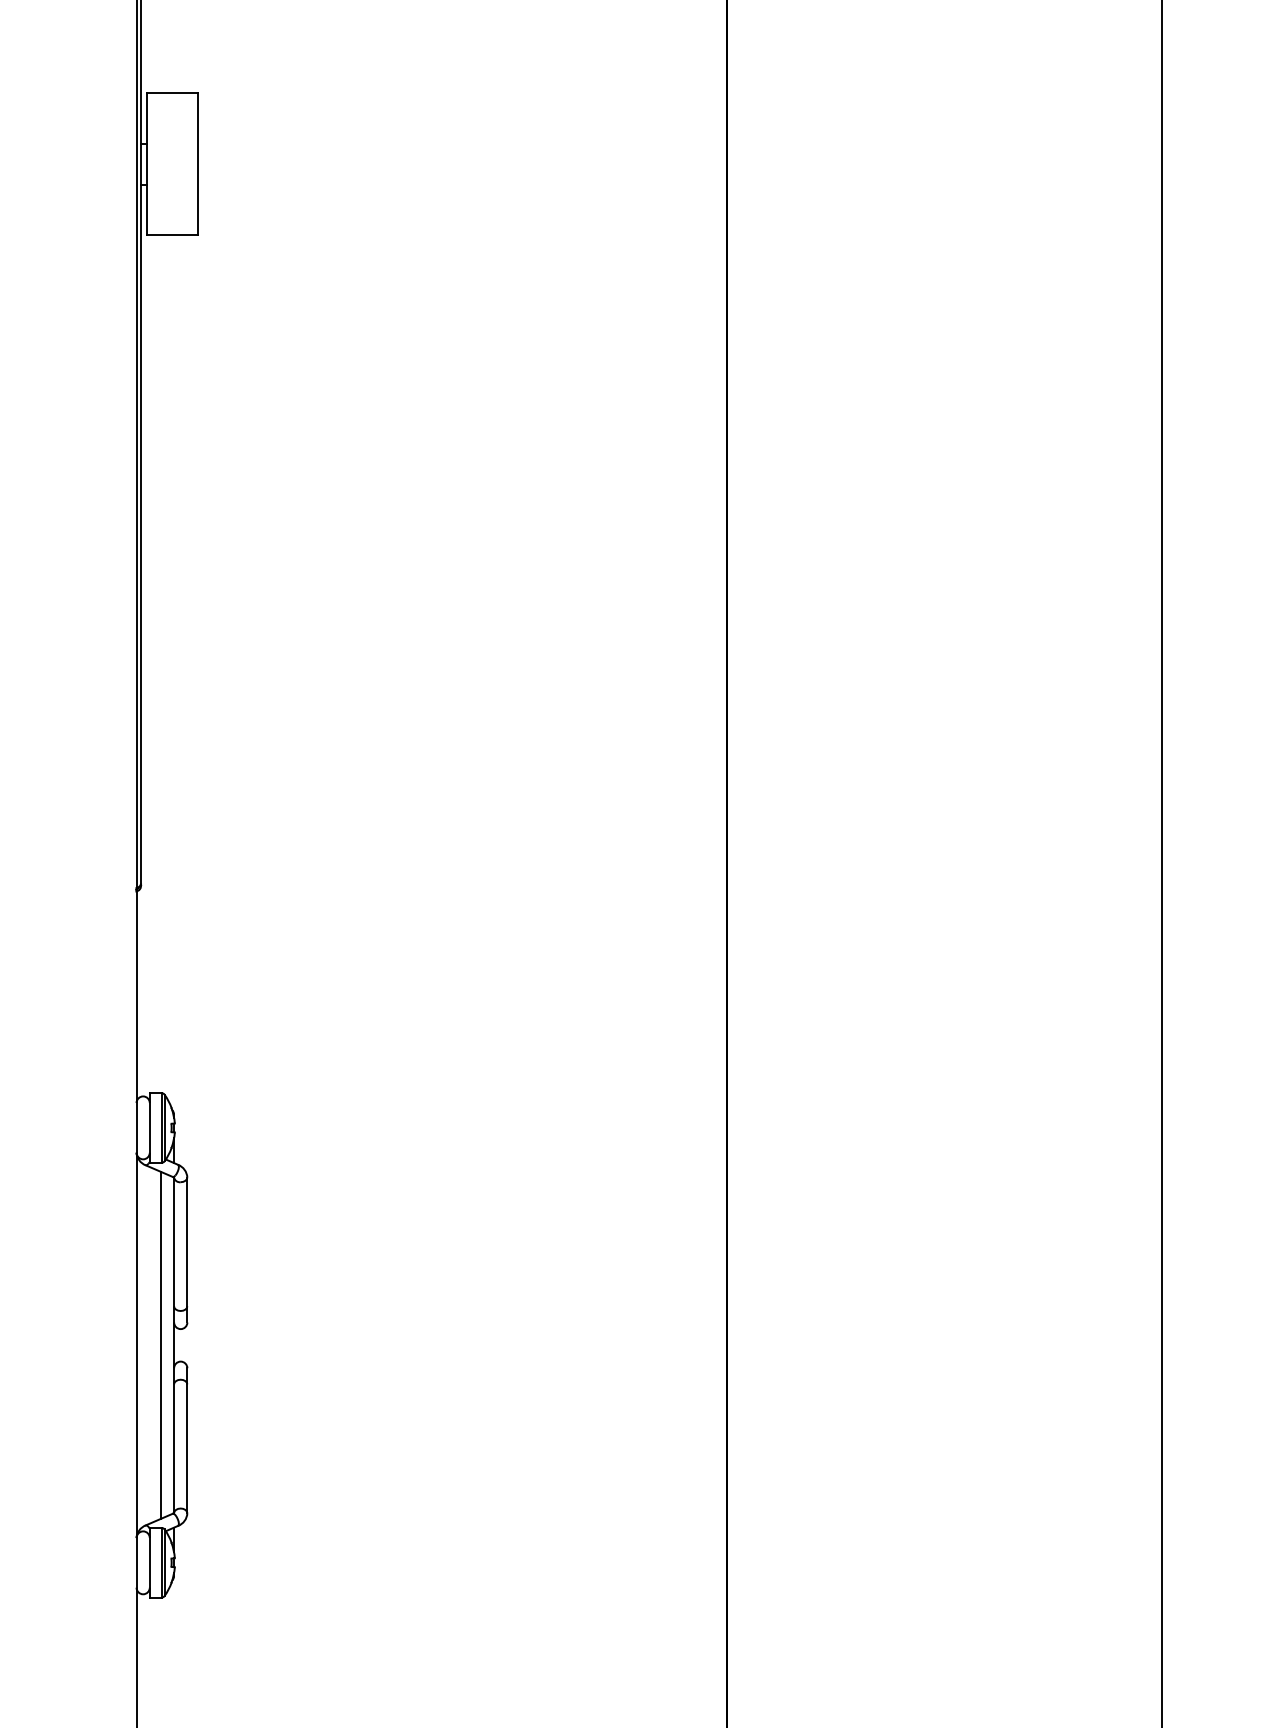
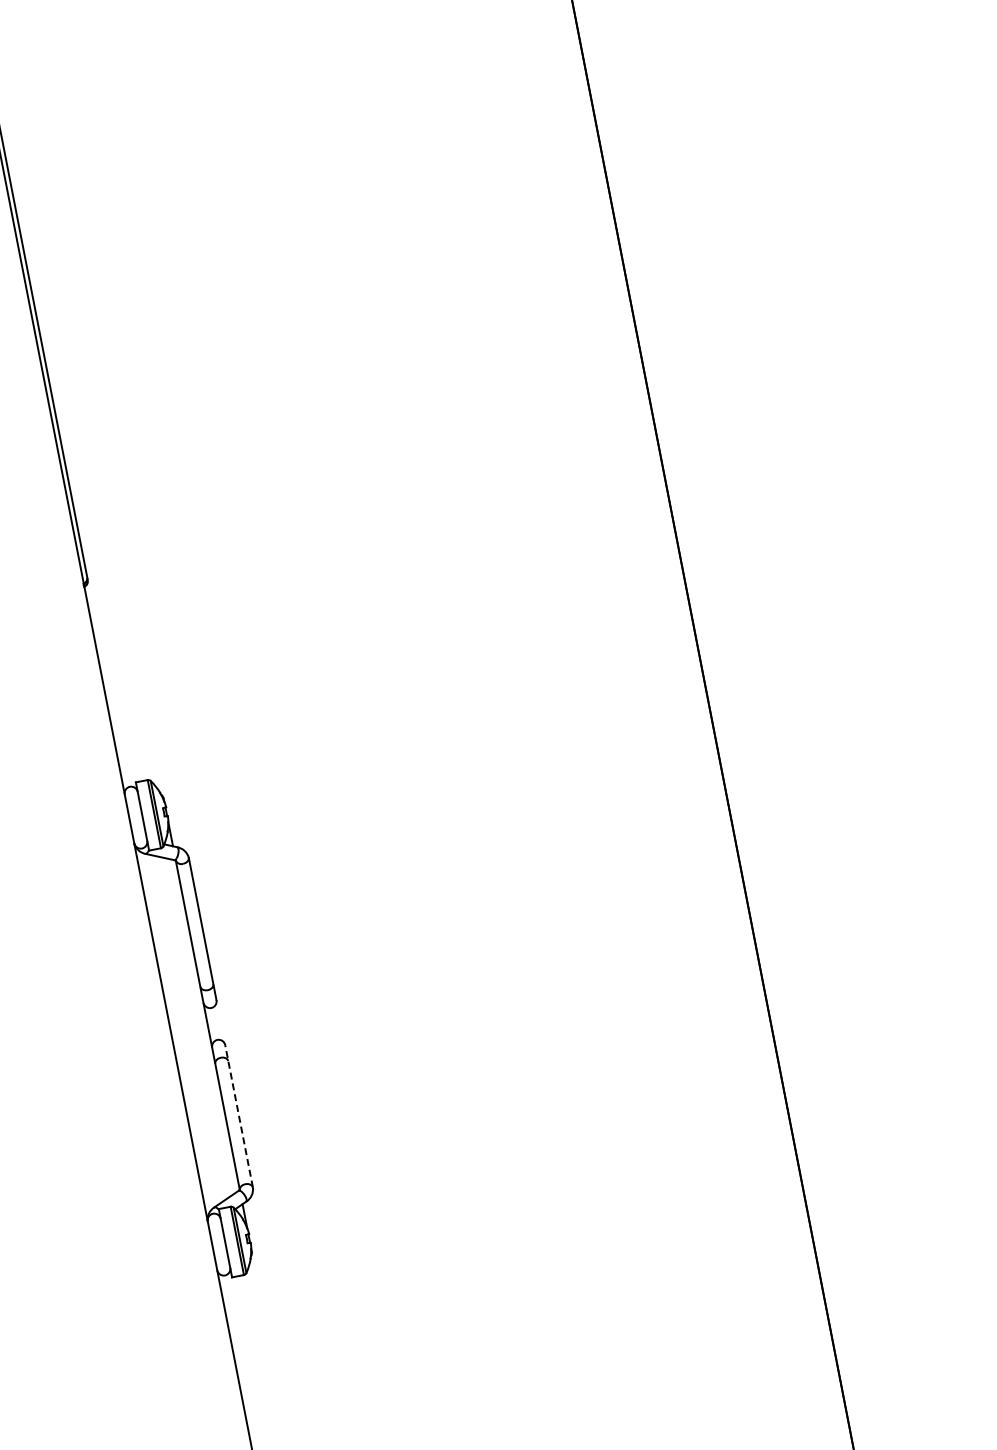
line: (160, 1344) -> (194, 1026), removed
line: (187, 1440) -> (239, 1116), solid -> dashed

